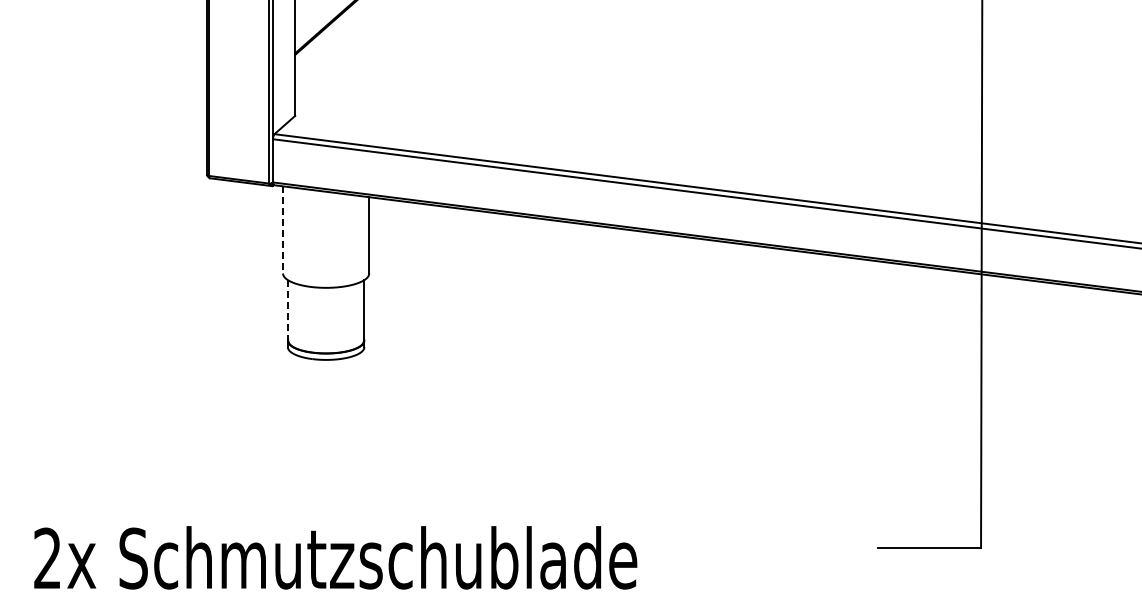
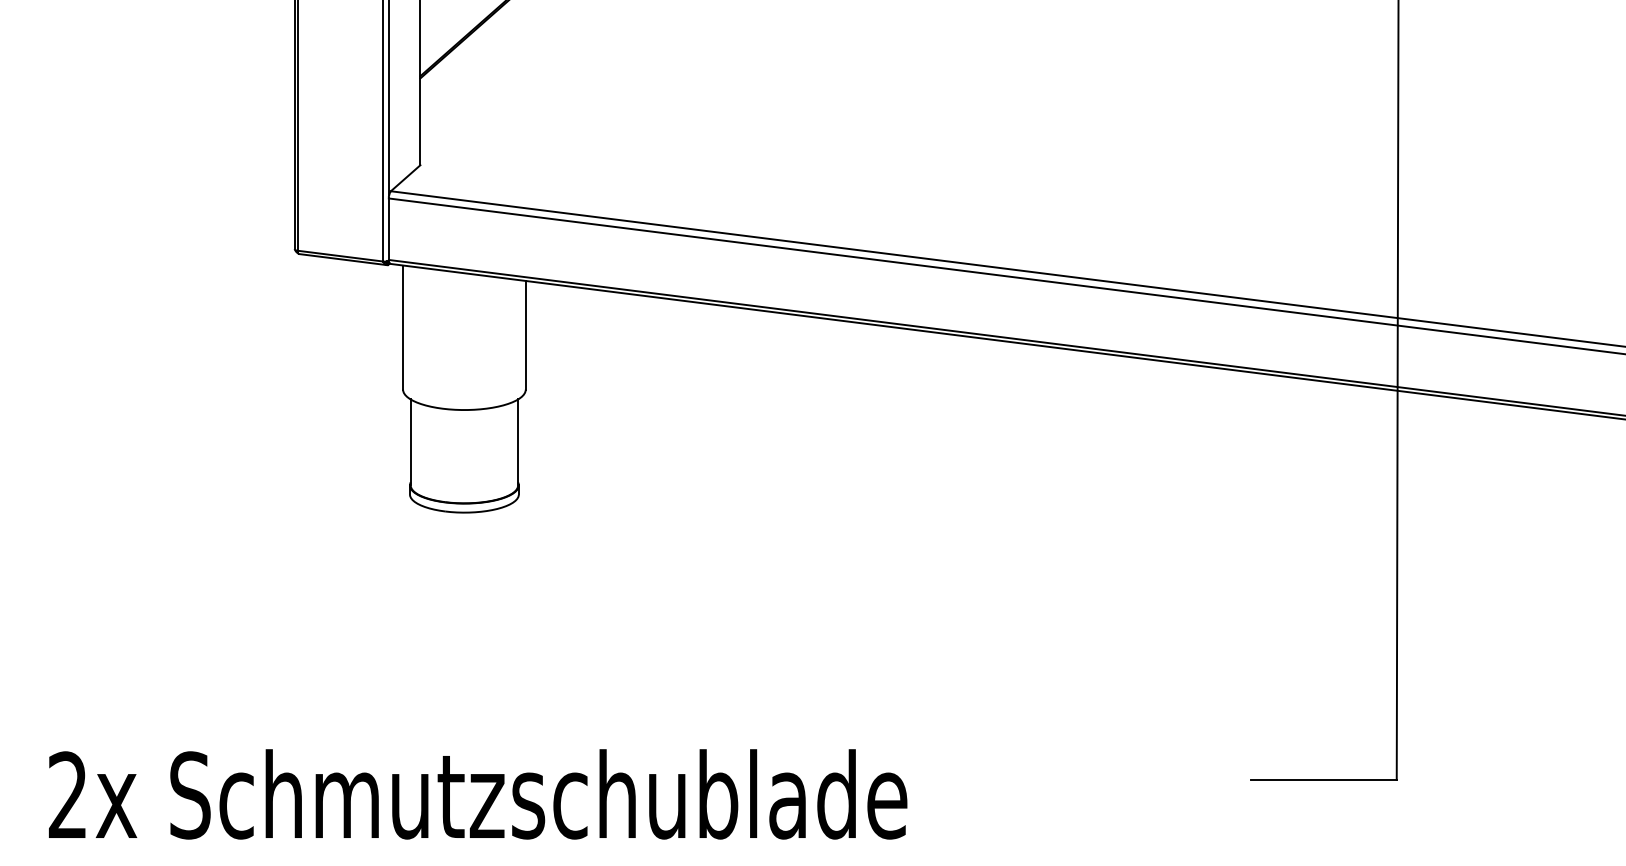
line: (283, 229) -> (403, 326), dashed -> solid
line: (288, 311) -> (410, 443), dashed -> solid

